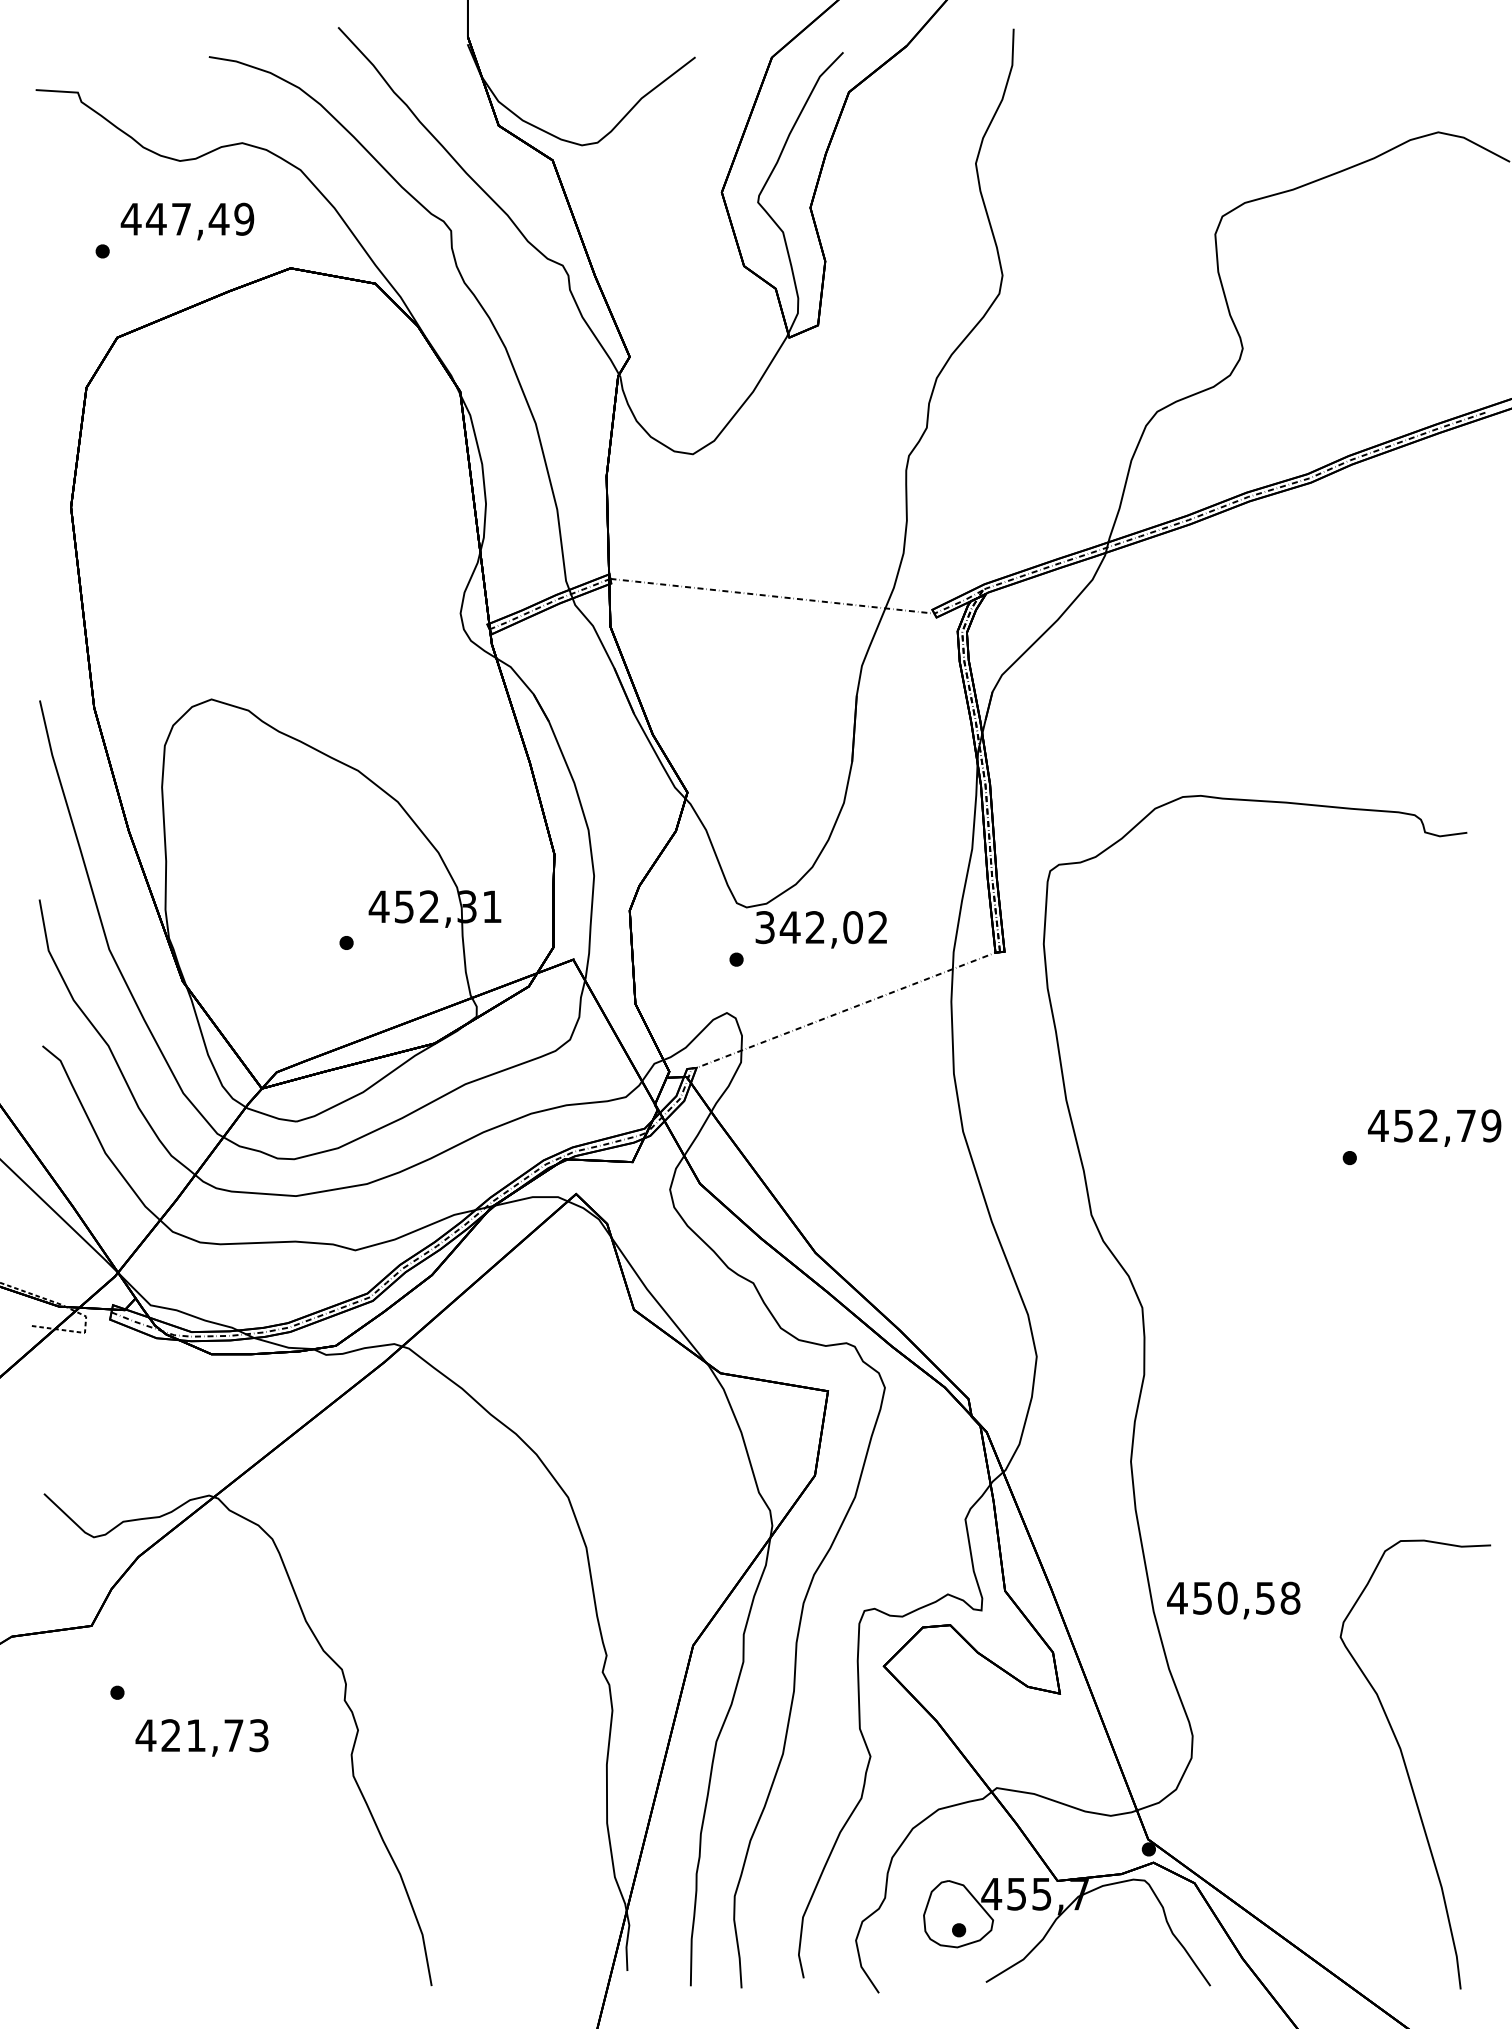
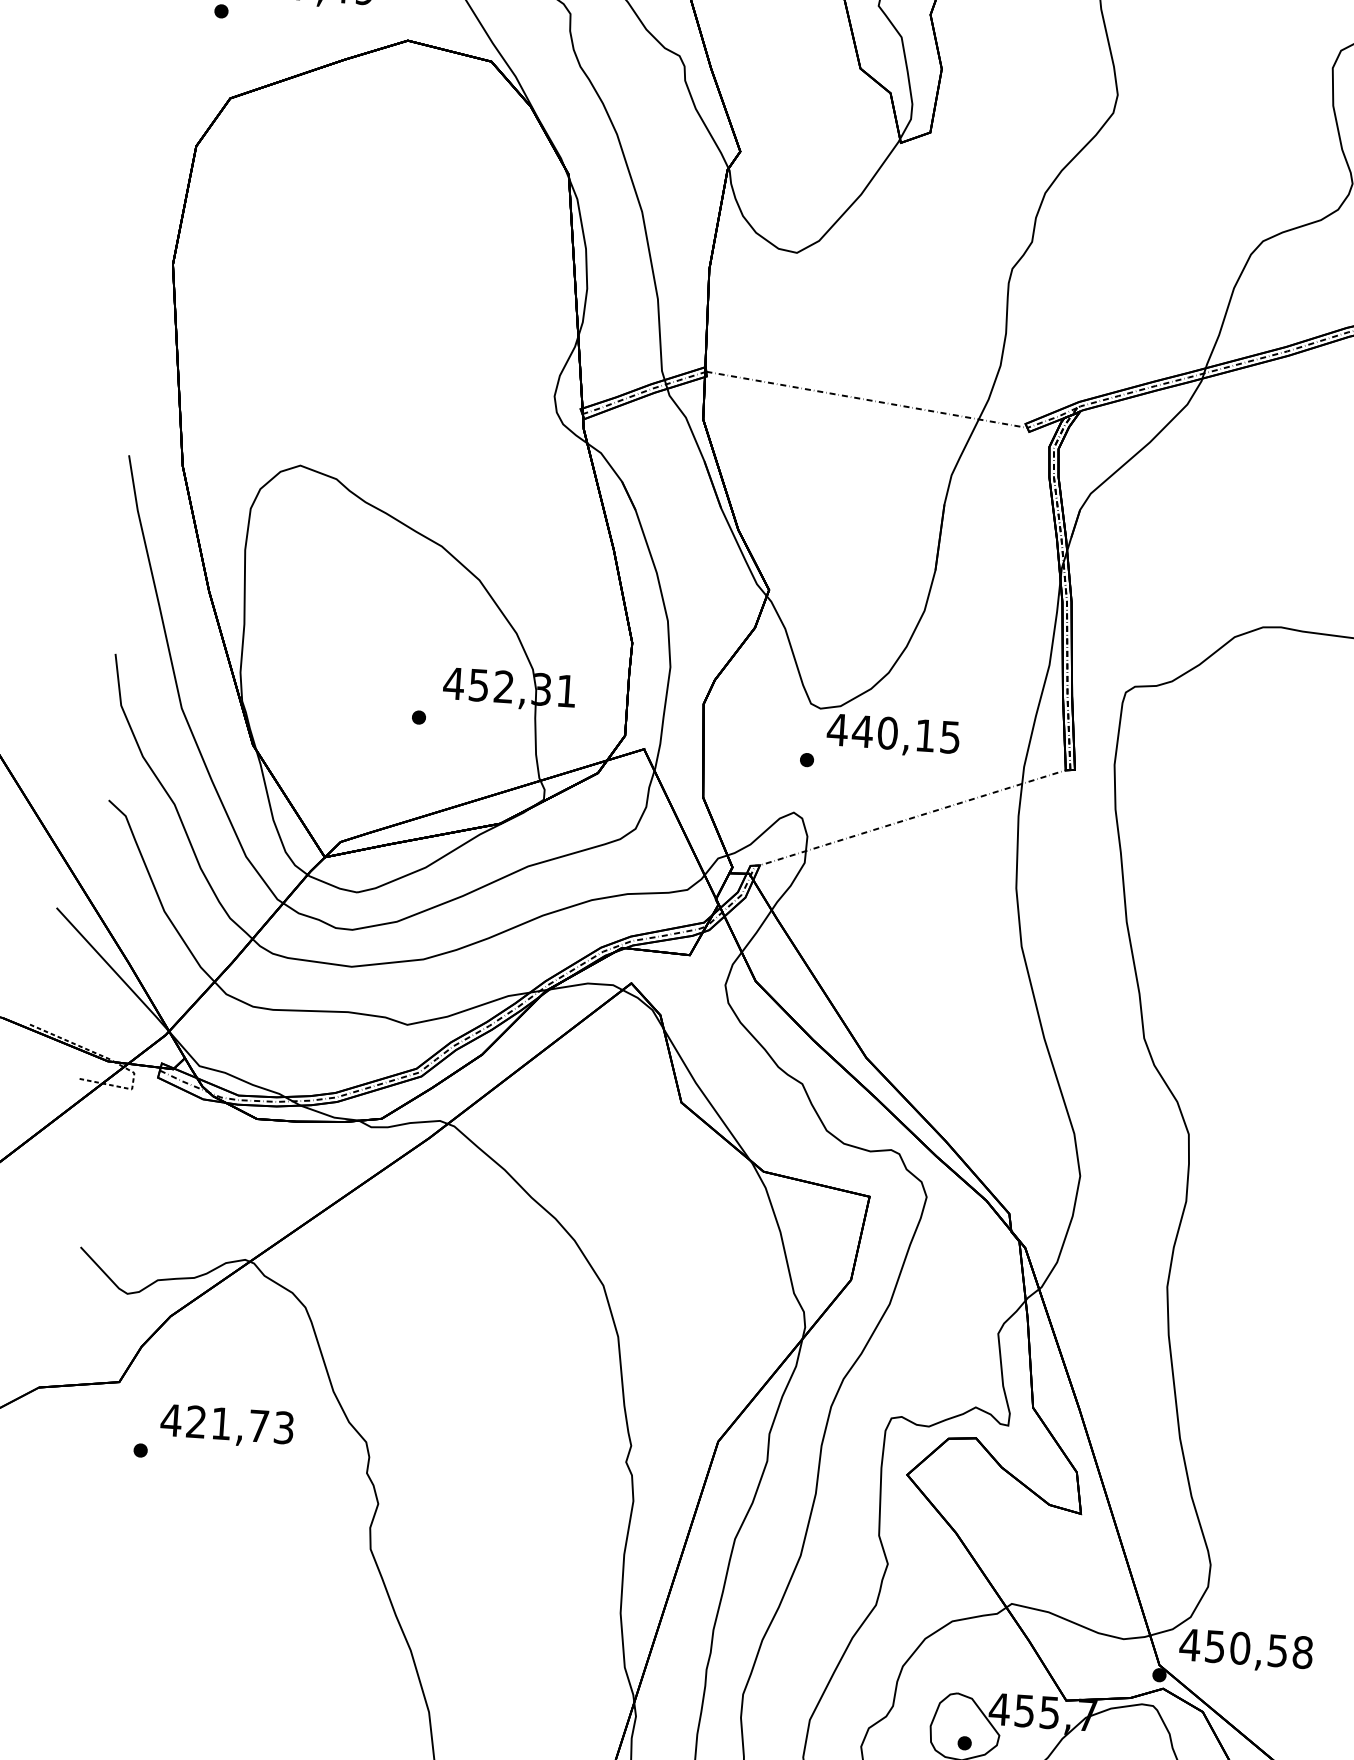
text: (820, 927) -> (892, 733), 342,02 -> 440,15
text: (1233, 1600) -> (1245, 1650), moved
text: (201, 1737) -> (226, 1425), moved

